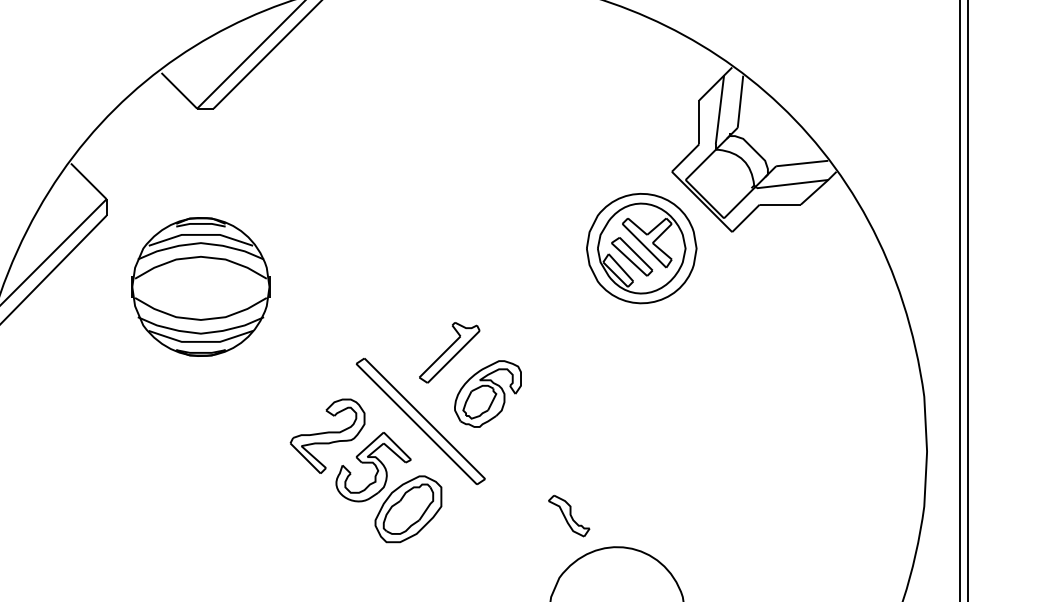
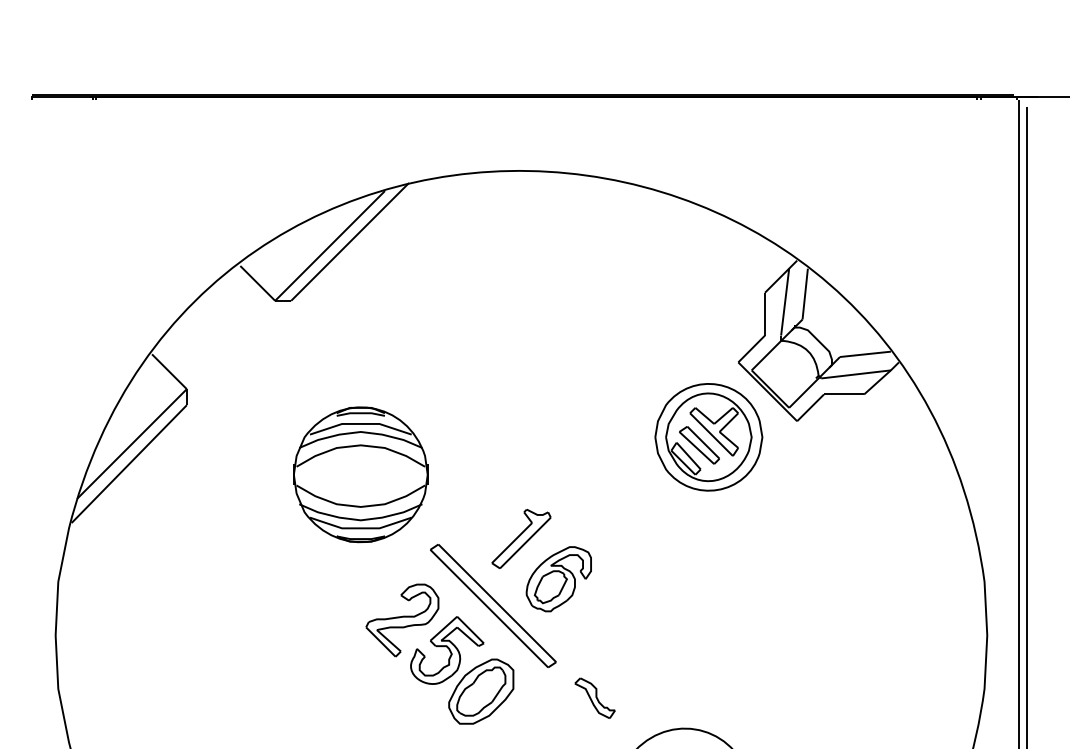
part: (200, 286) -> (360, 474), moved
part: (568, 515) -> (594, 697), moved

